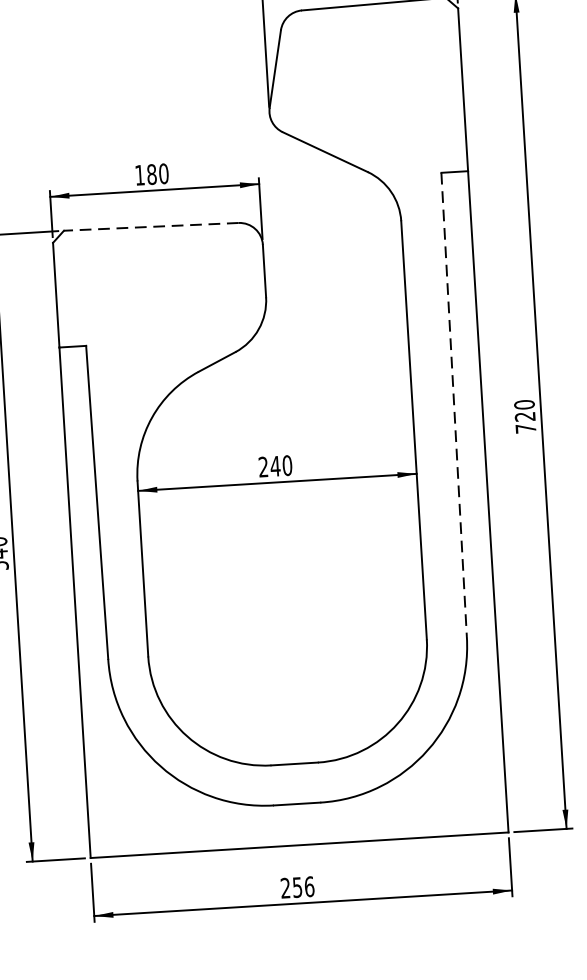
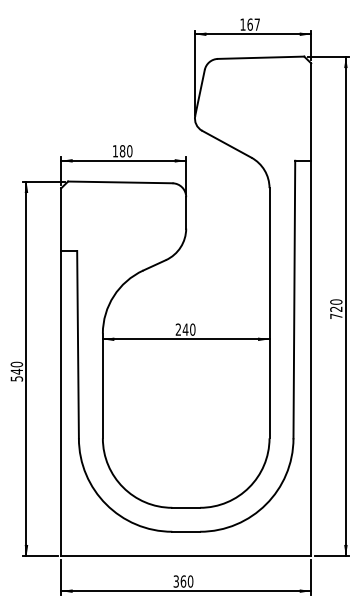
line: (149, 227) -> (119, 182), dashed -> solid
line: (454, 404) -> (294, 299), dashed -> solid
text: (297, 887) -> (183, 581), 256 -> 360

